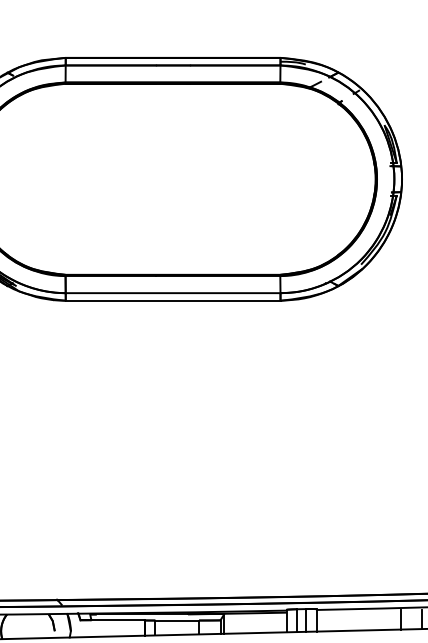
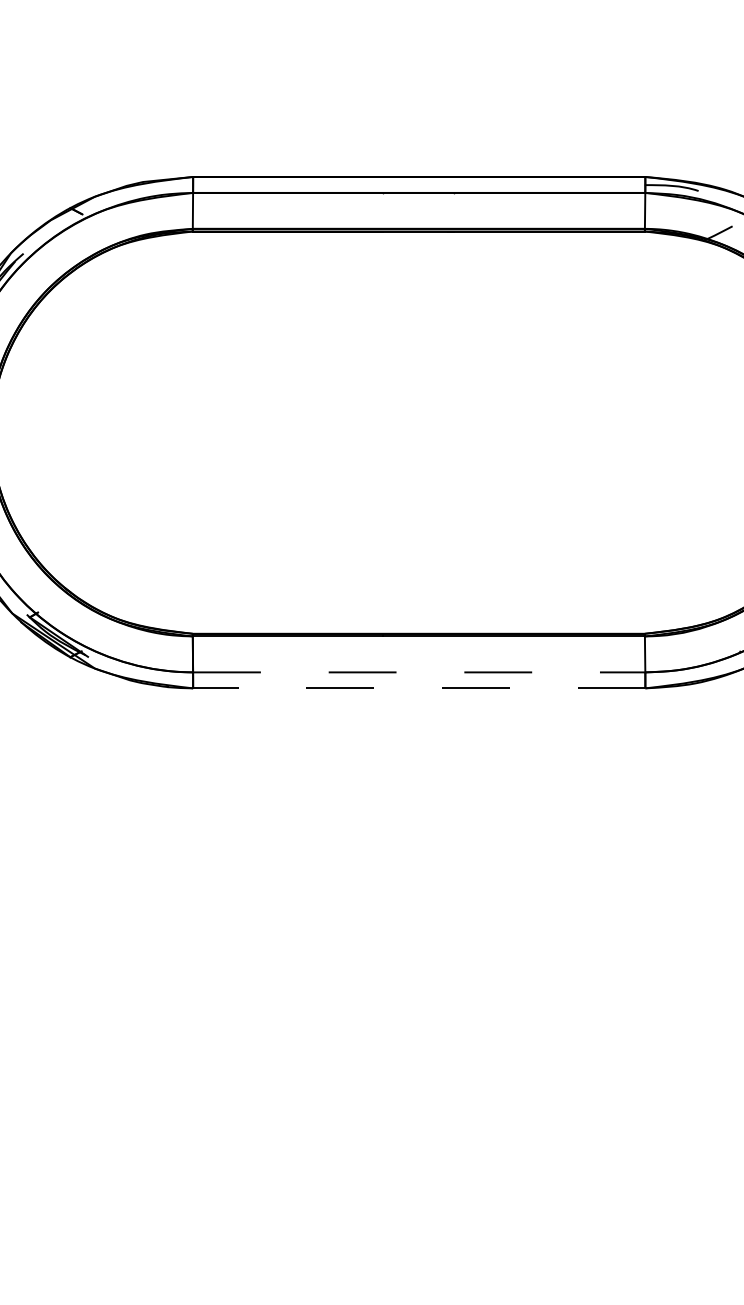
line: (173, 293) -> (420, 673), solid -> dashed
line: (172, 300) -> (417, 687), solid -> dashed

